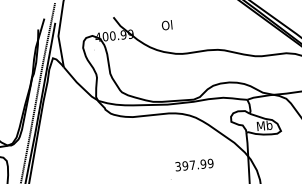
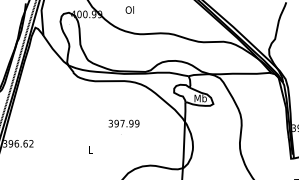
text: (193, 164) -> (123, 123), moved

